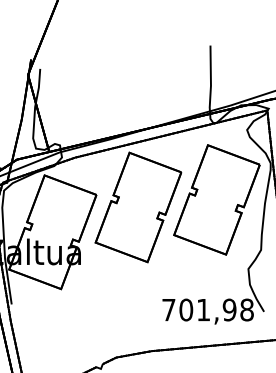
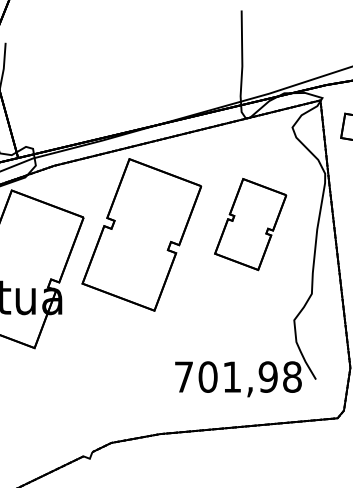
part: (216, 199) -> (250, 223), size x0.6

